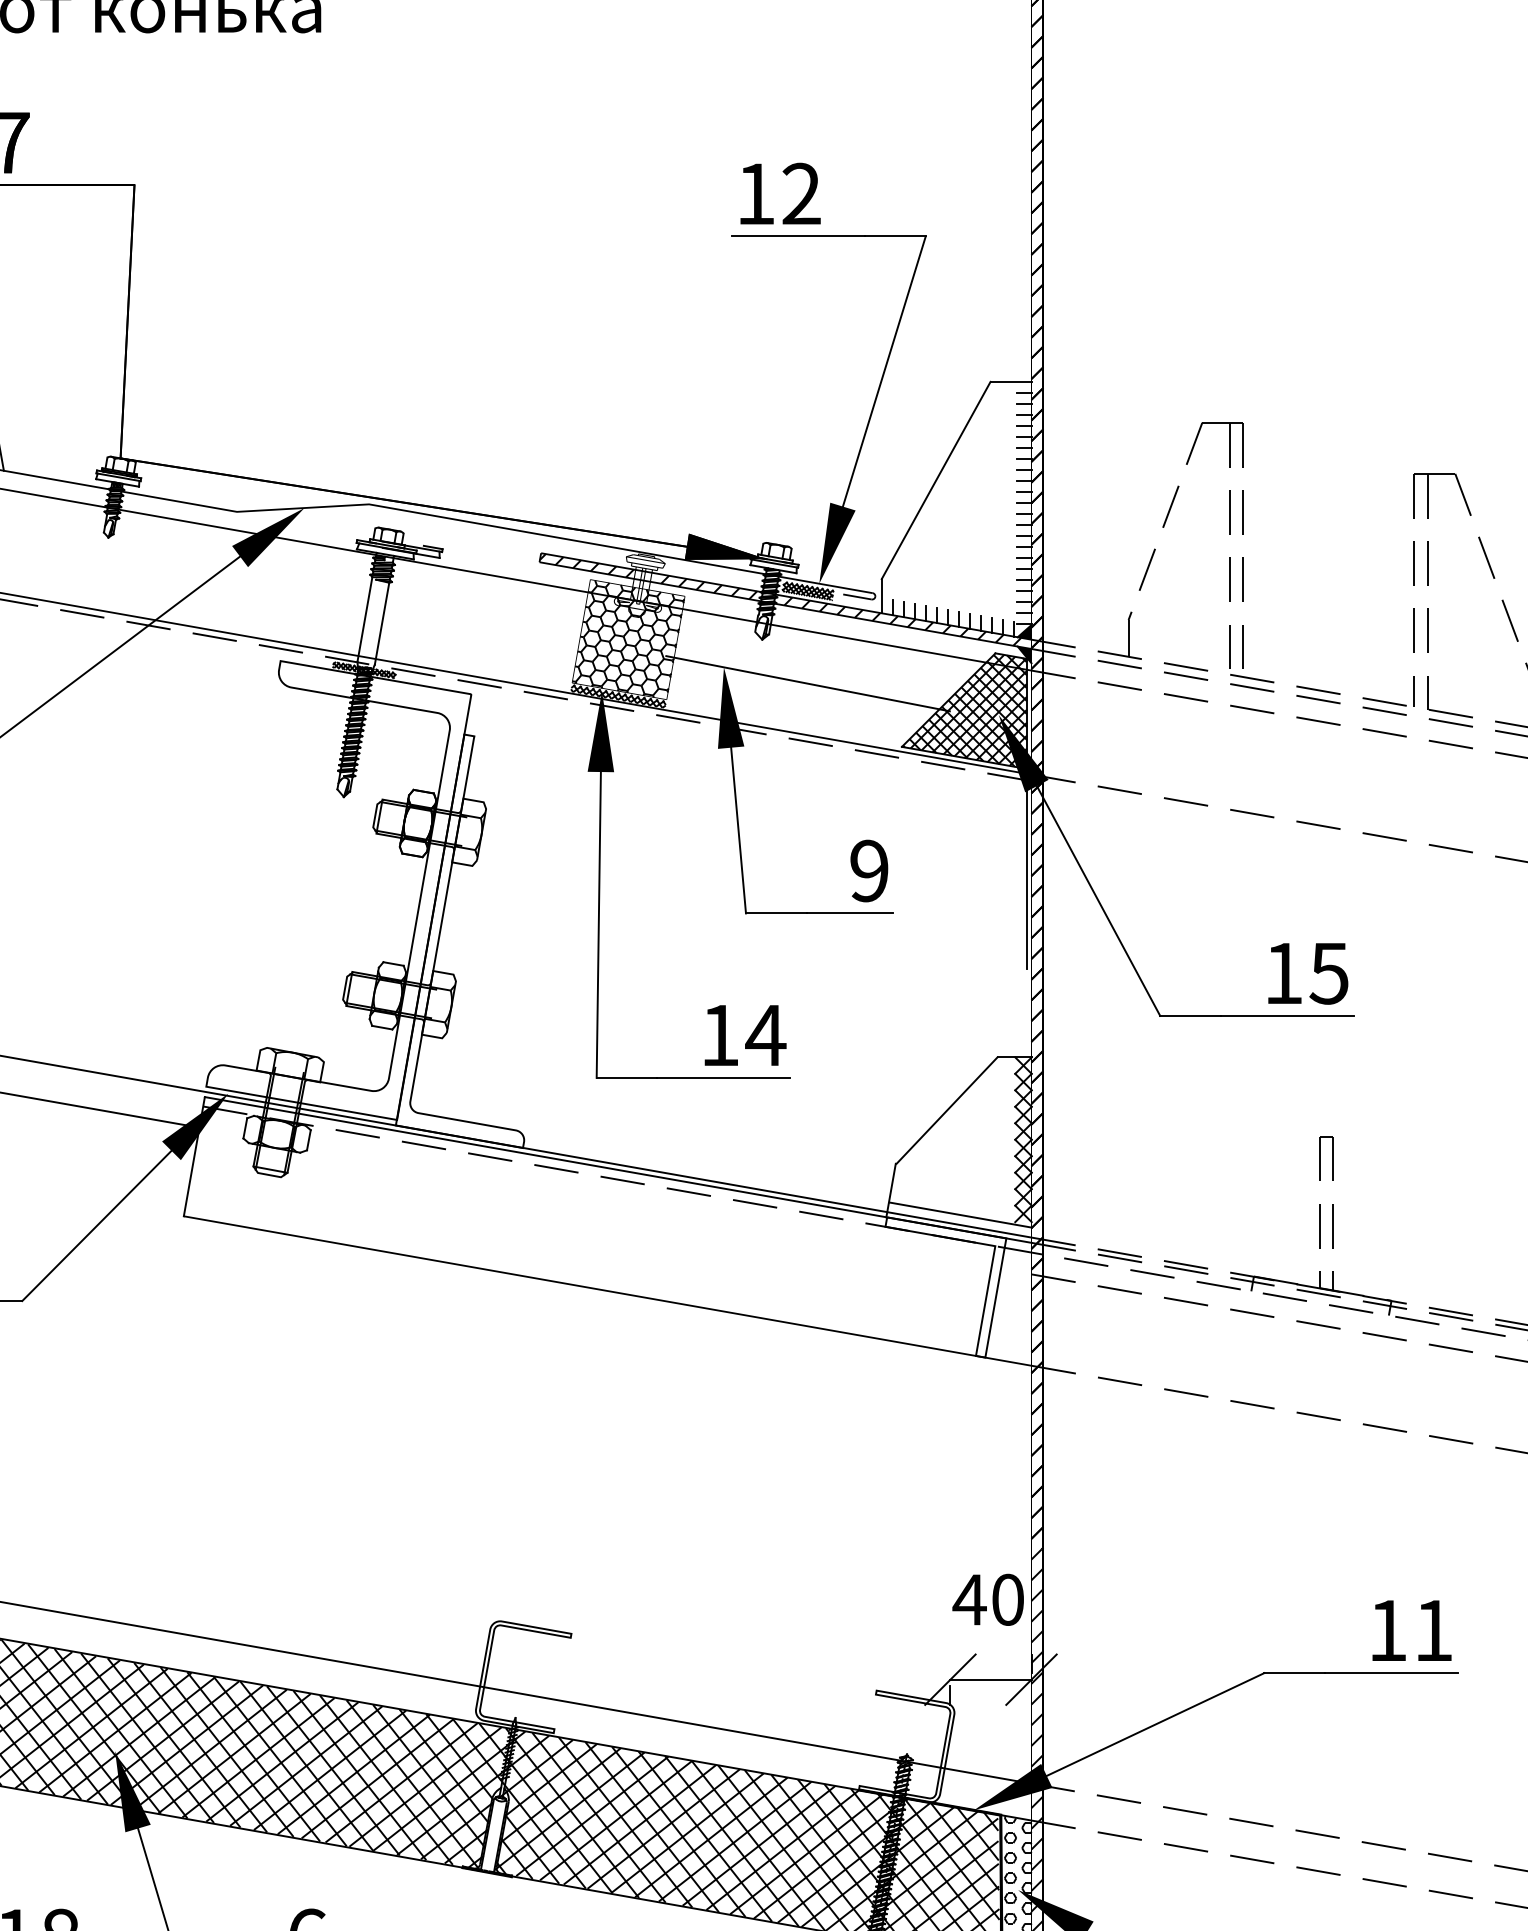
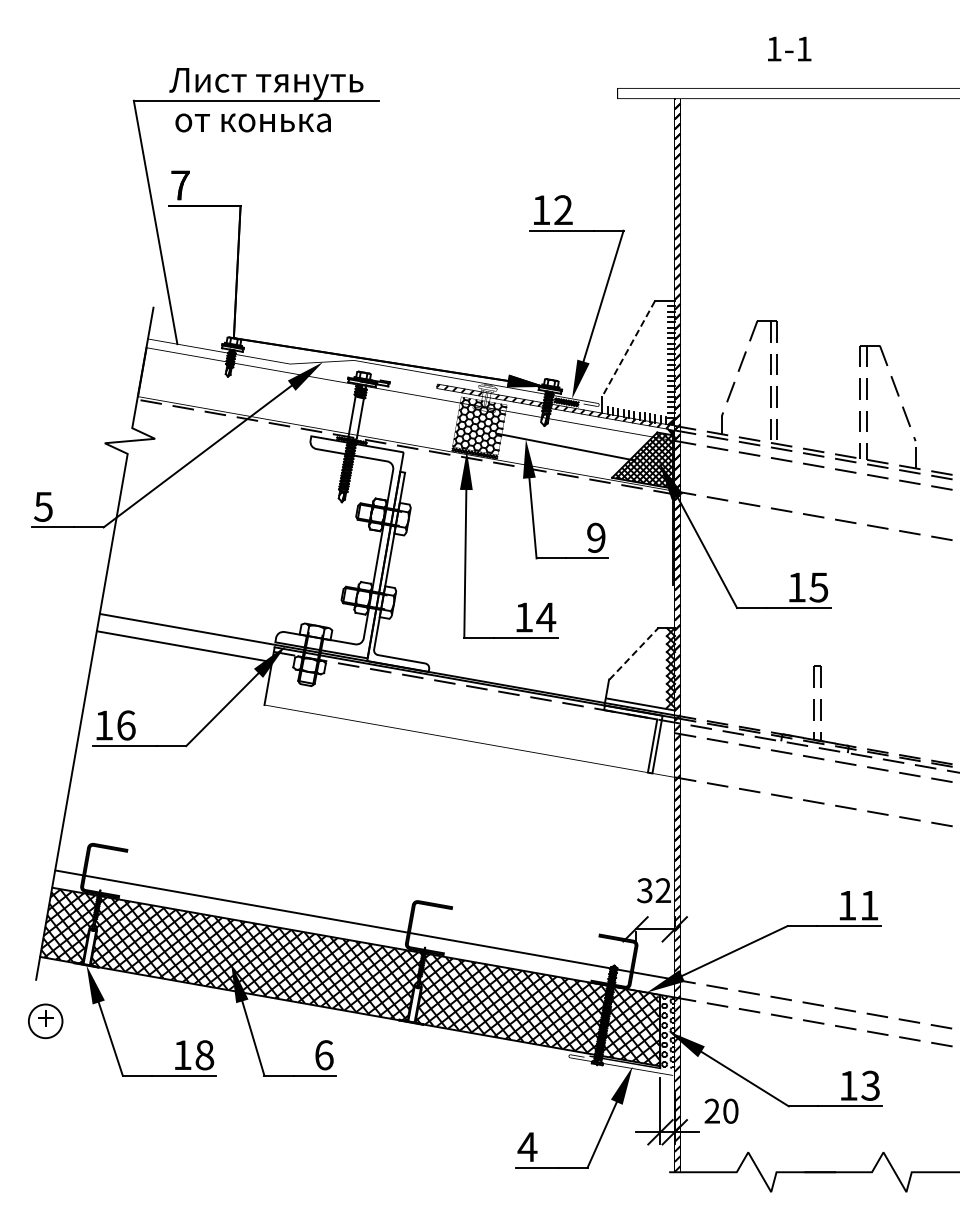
line: (935, 479) -> (628, 348), solid -> dashed
line: (948, 1109) -> (634, 653), solid -> dashed
text: (987, 1599) -> (653, 890), 40 -> 32

